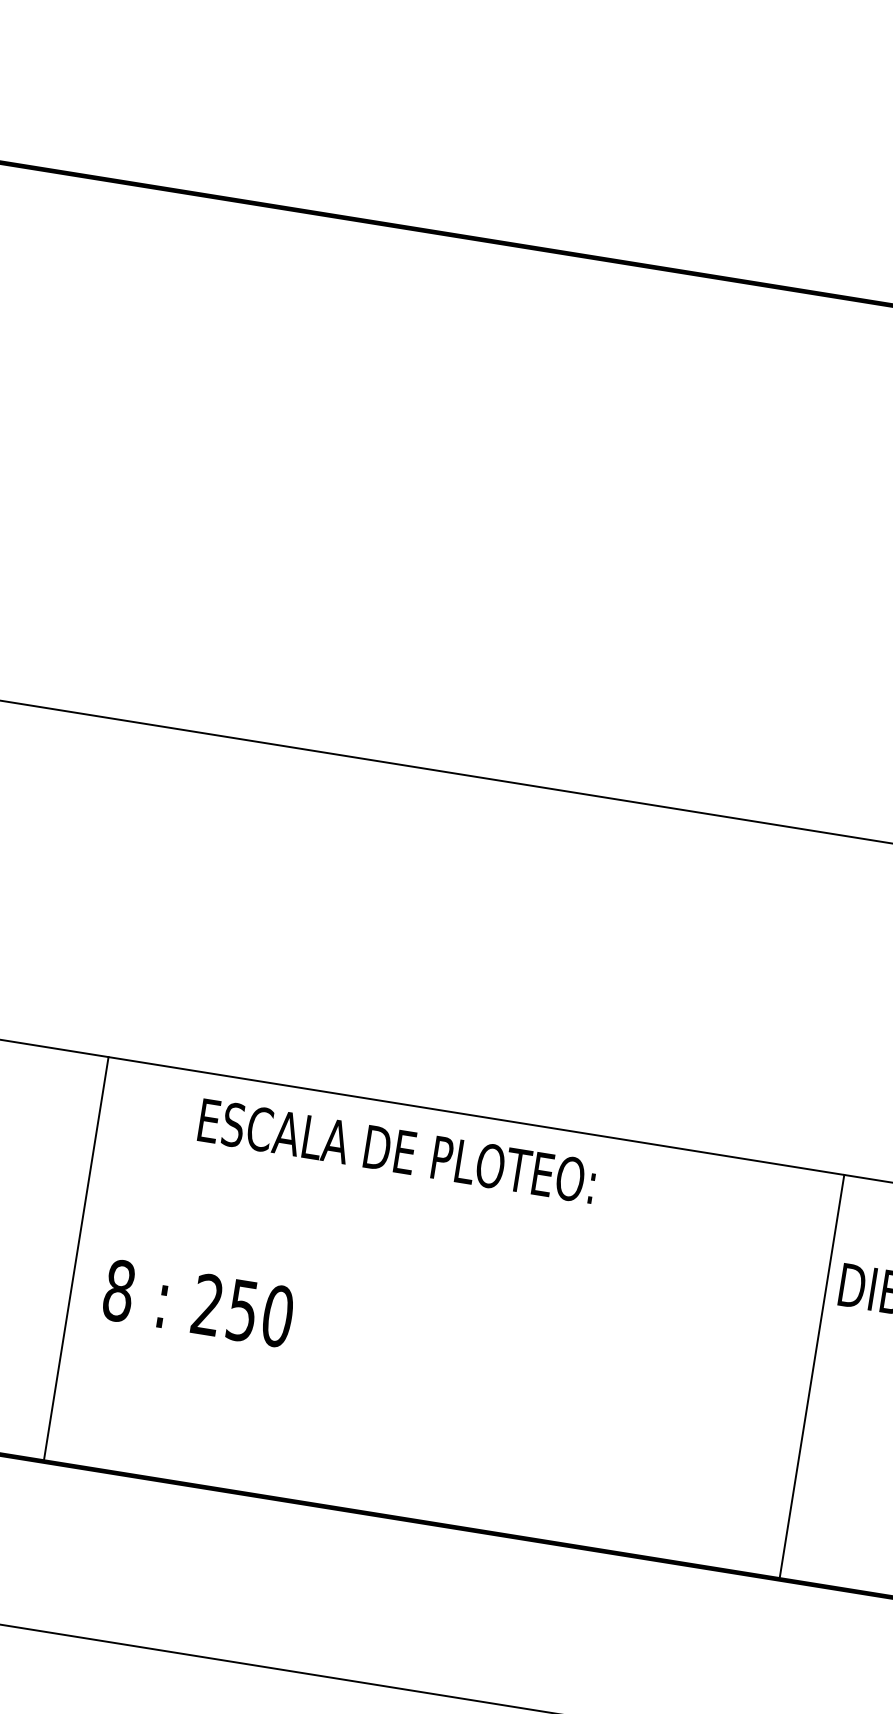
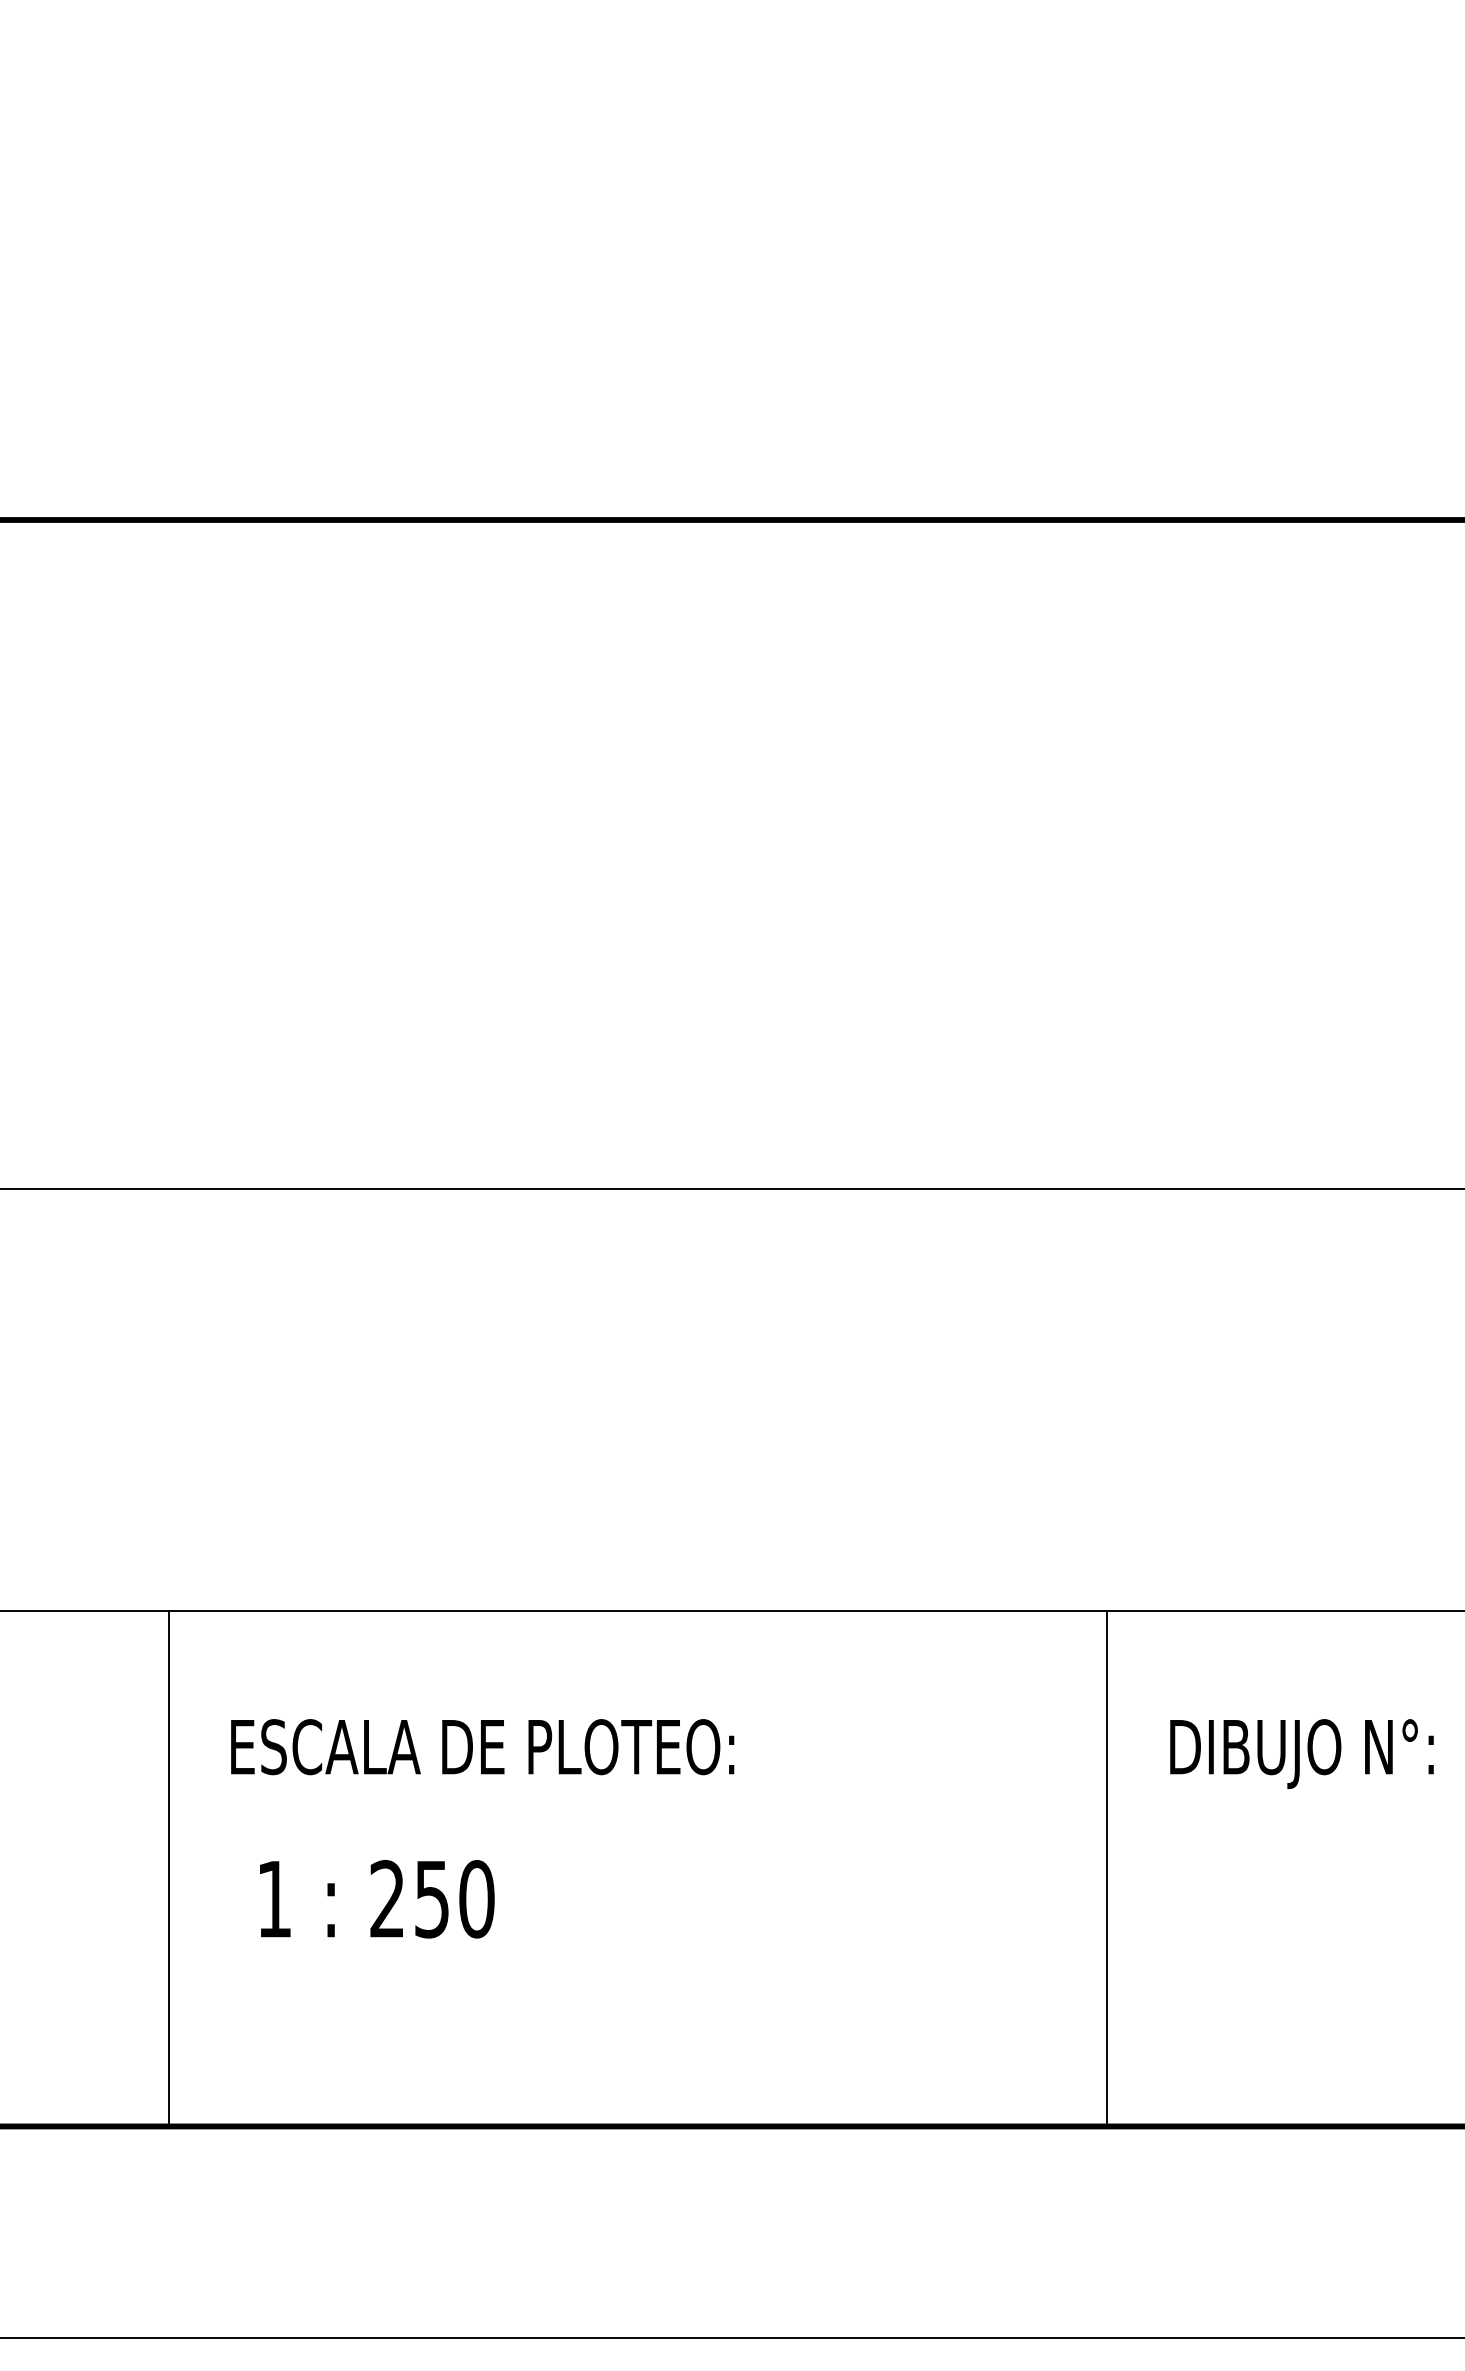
text: (397, 1151) -> (482, 1747), moved
line: (75, 1259) -> (168, 1868), moved
text: (119, 1291) -> (274, 1899), 8 -> 1
line: (812, 1377) -> (1107, 1868), moved

